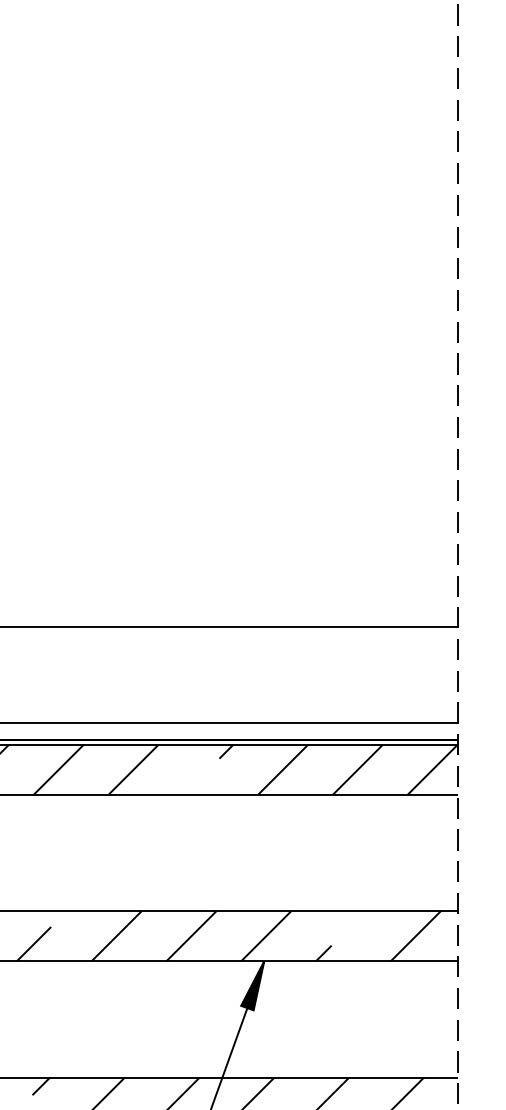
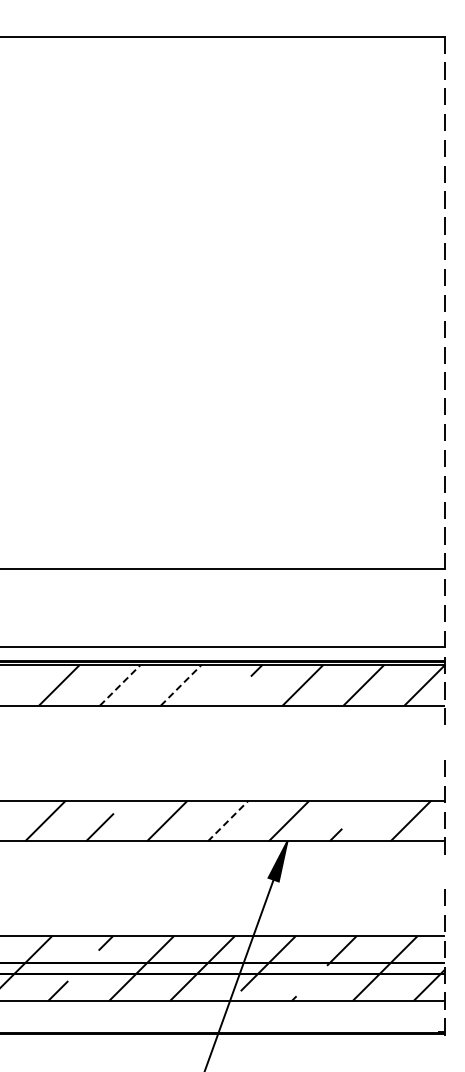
line: (59, 769) -> (120, 685), solid -> dashed
line: (134, 769) -> (181, 685), solid -> dashed
line: (457, 839) -> (444, 742), removed
line: (191, 936) -> (228, 821), solid -> dashed
line: (457, 998) -> (444, 871), removed

